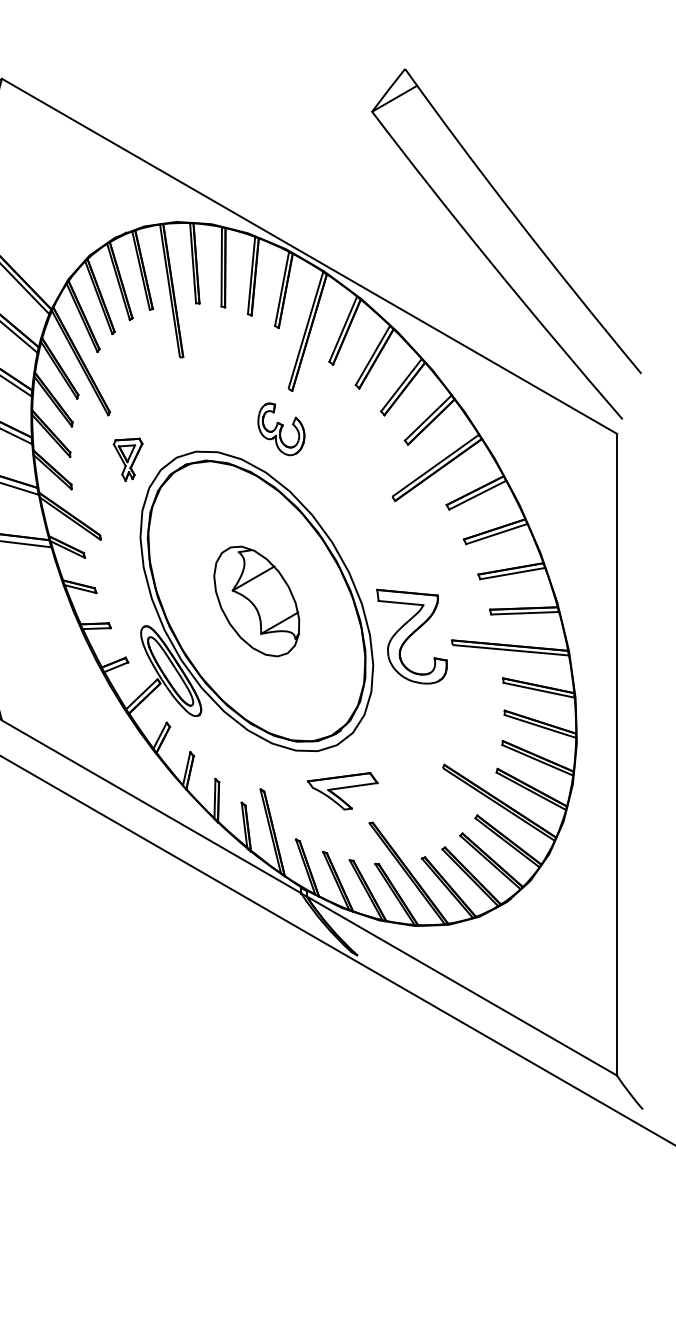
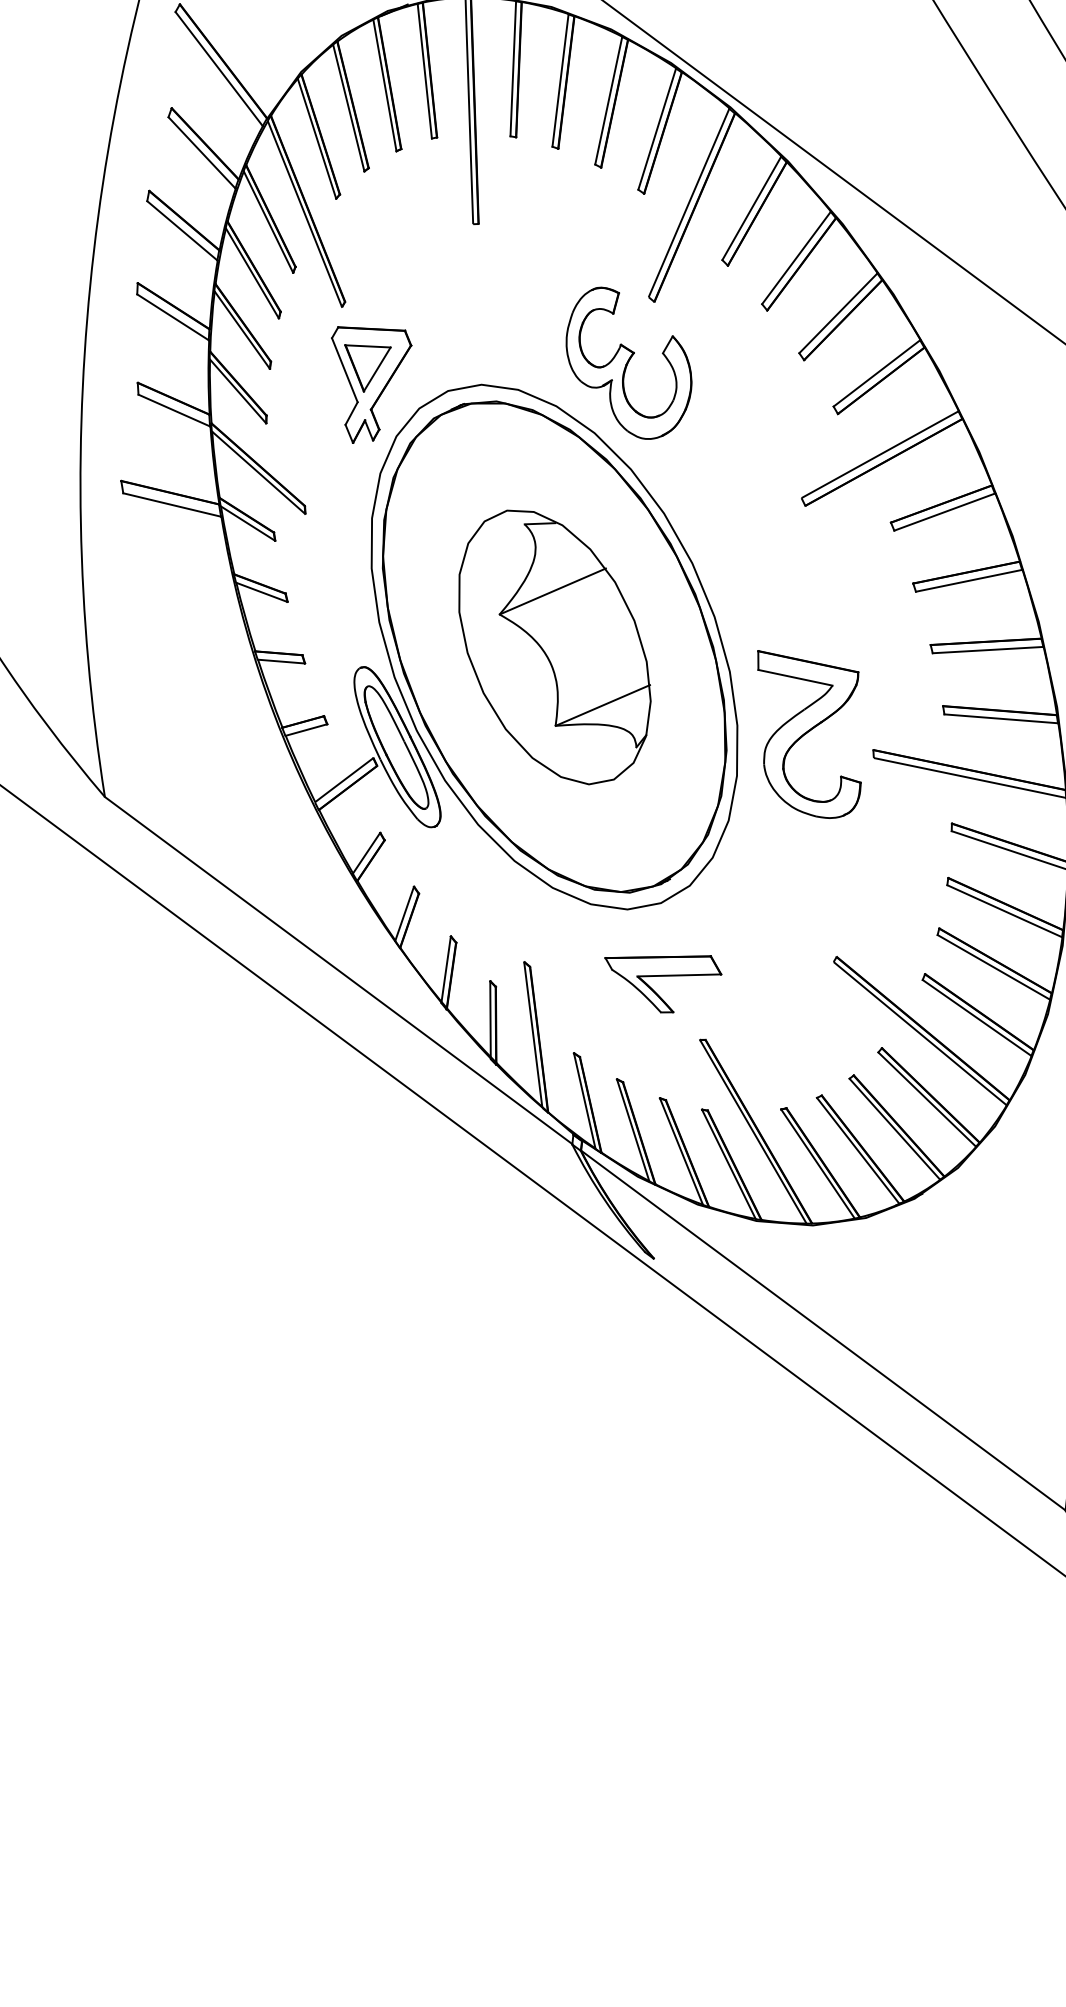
part: (281, 429) -> (629, 364), size x1.67
part: (127, 459) -> (365, 384), size x1.67
part: (256, 601) -> (553, 647), size x1.43

